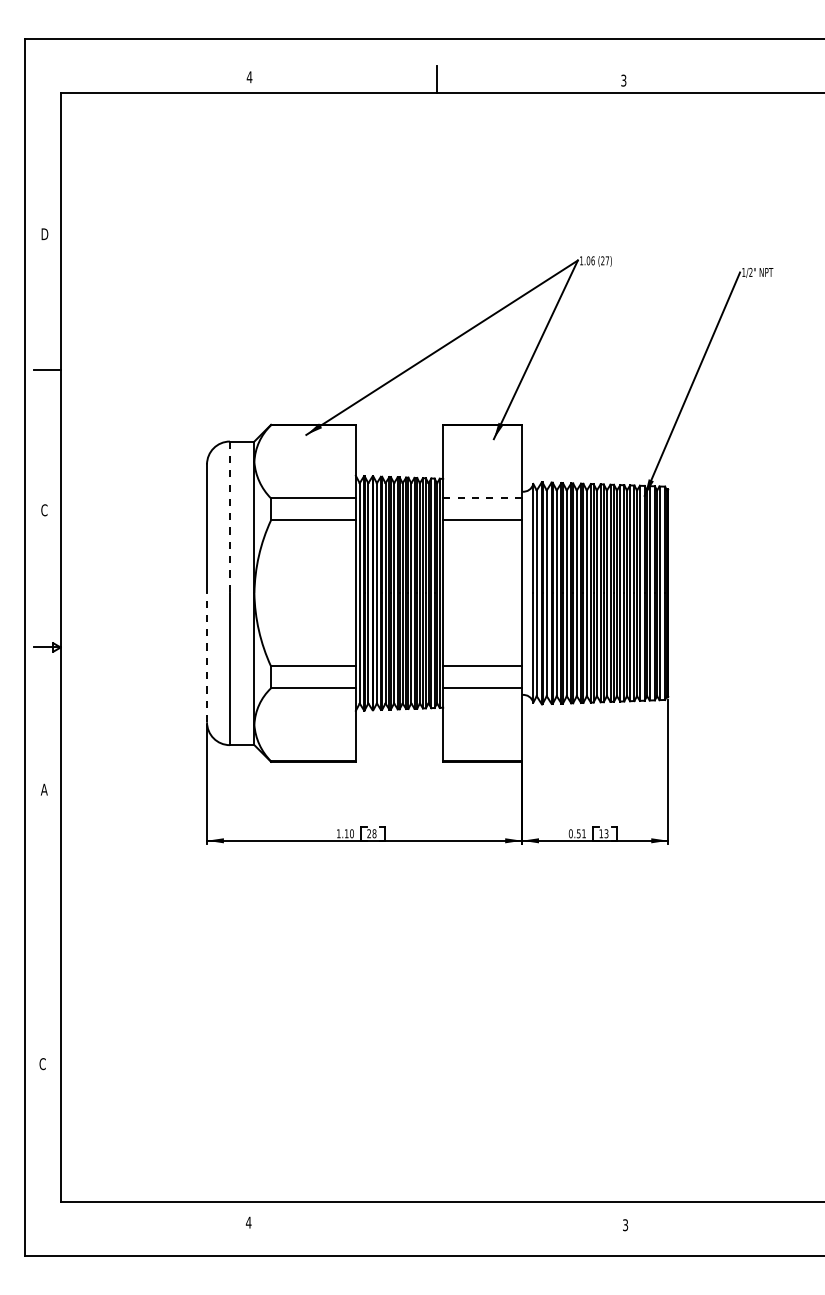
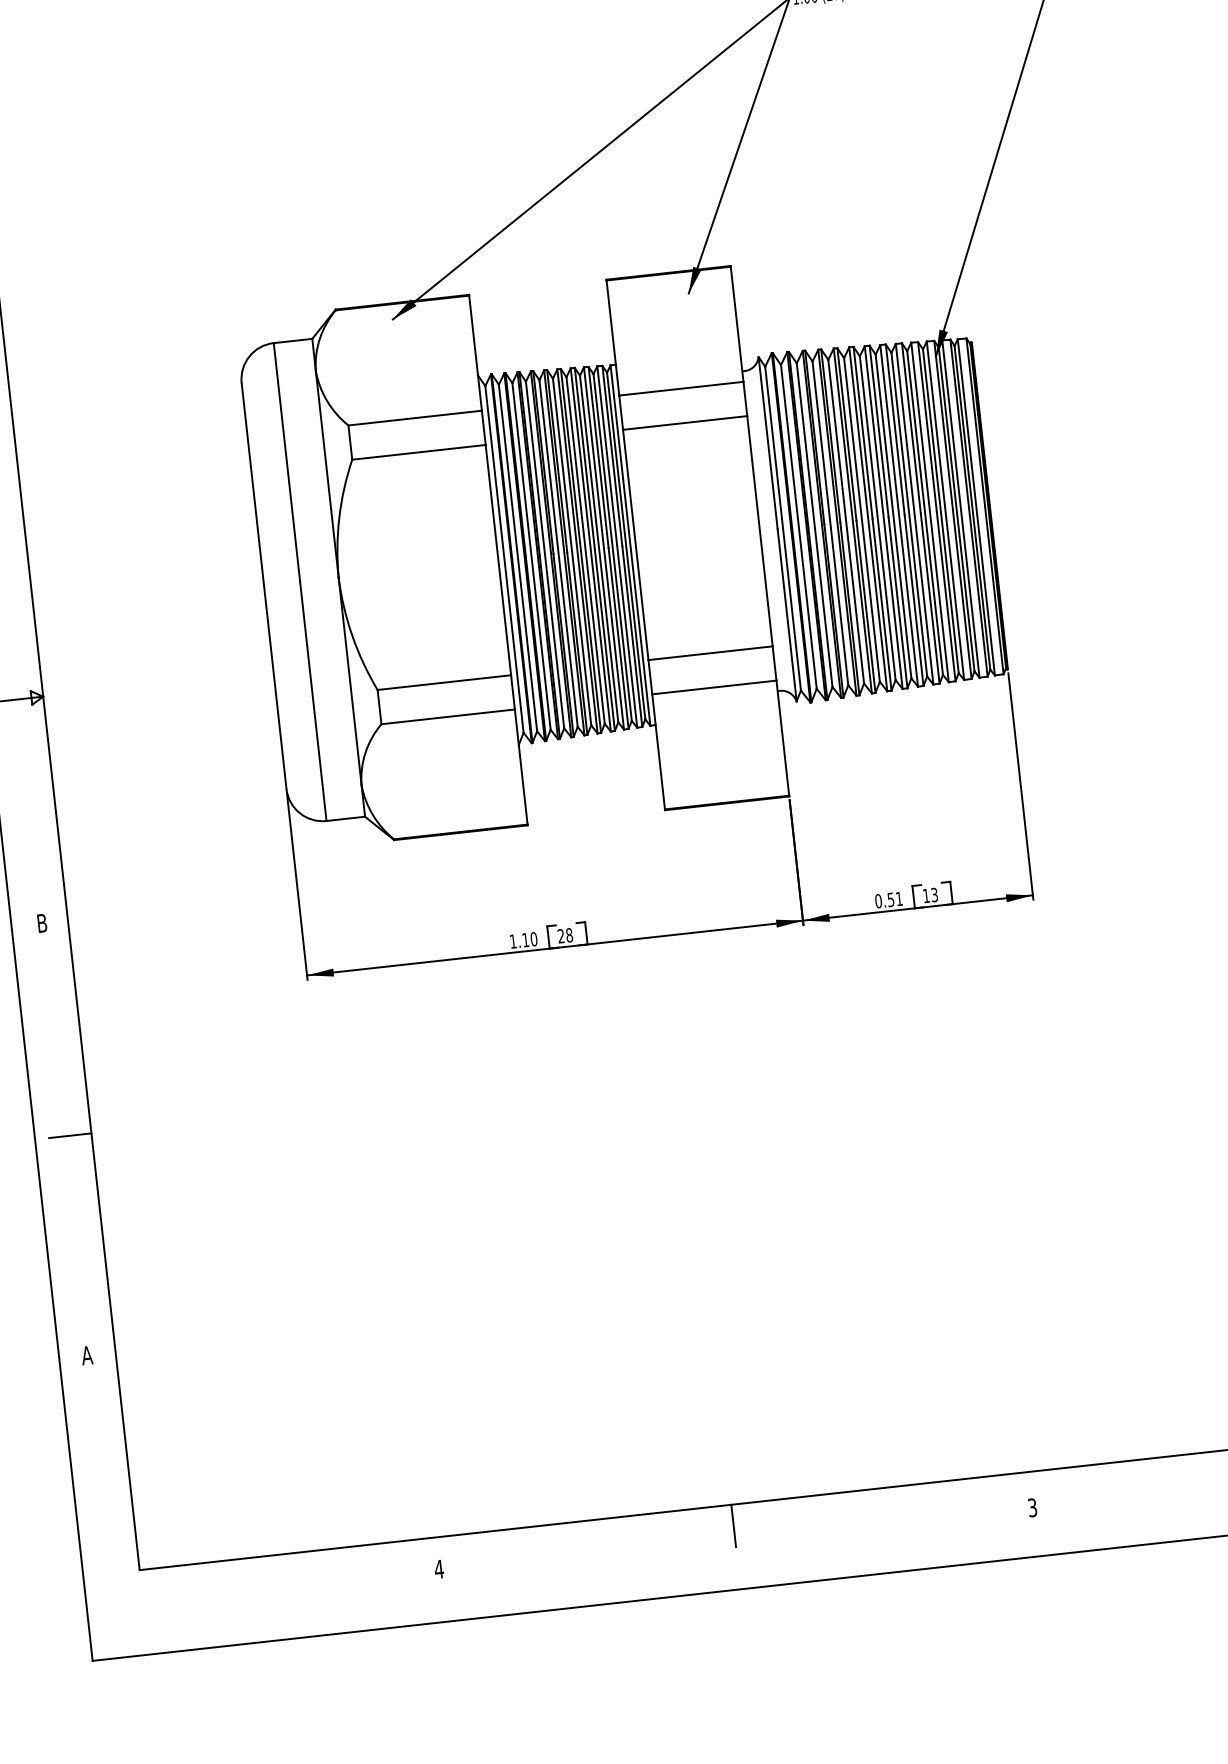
line: (482, 498) -> (681, 388), dashed -> solid
line: (229, 517) -> (286, 462), dashed -> solid
line: (207, 657) -> (275, 686), dashed -> solid
text: (43, 789) -> (40, 923), A -> B
line: (46, 924) -> (68, 1135), added
text: (42, 1064) -> (87, 1356), C -> A
line: (436, 1215) -> (733, 1525), added

